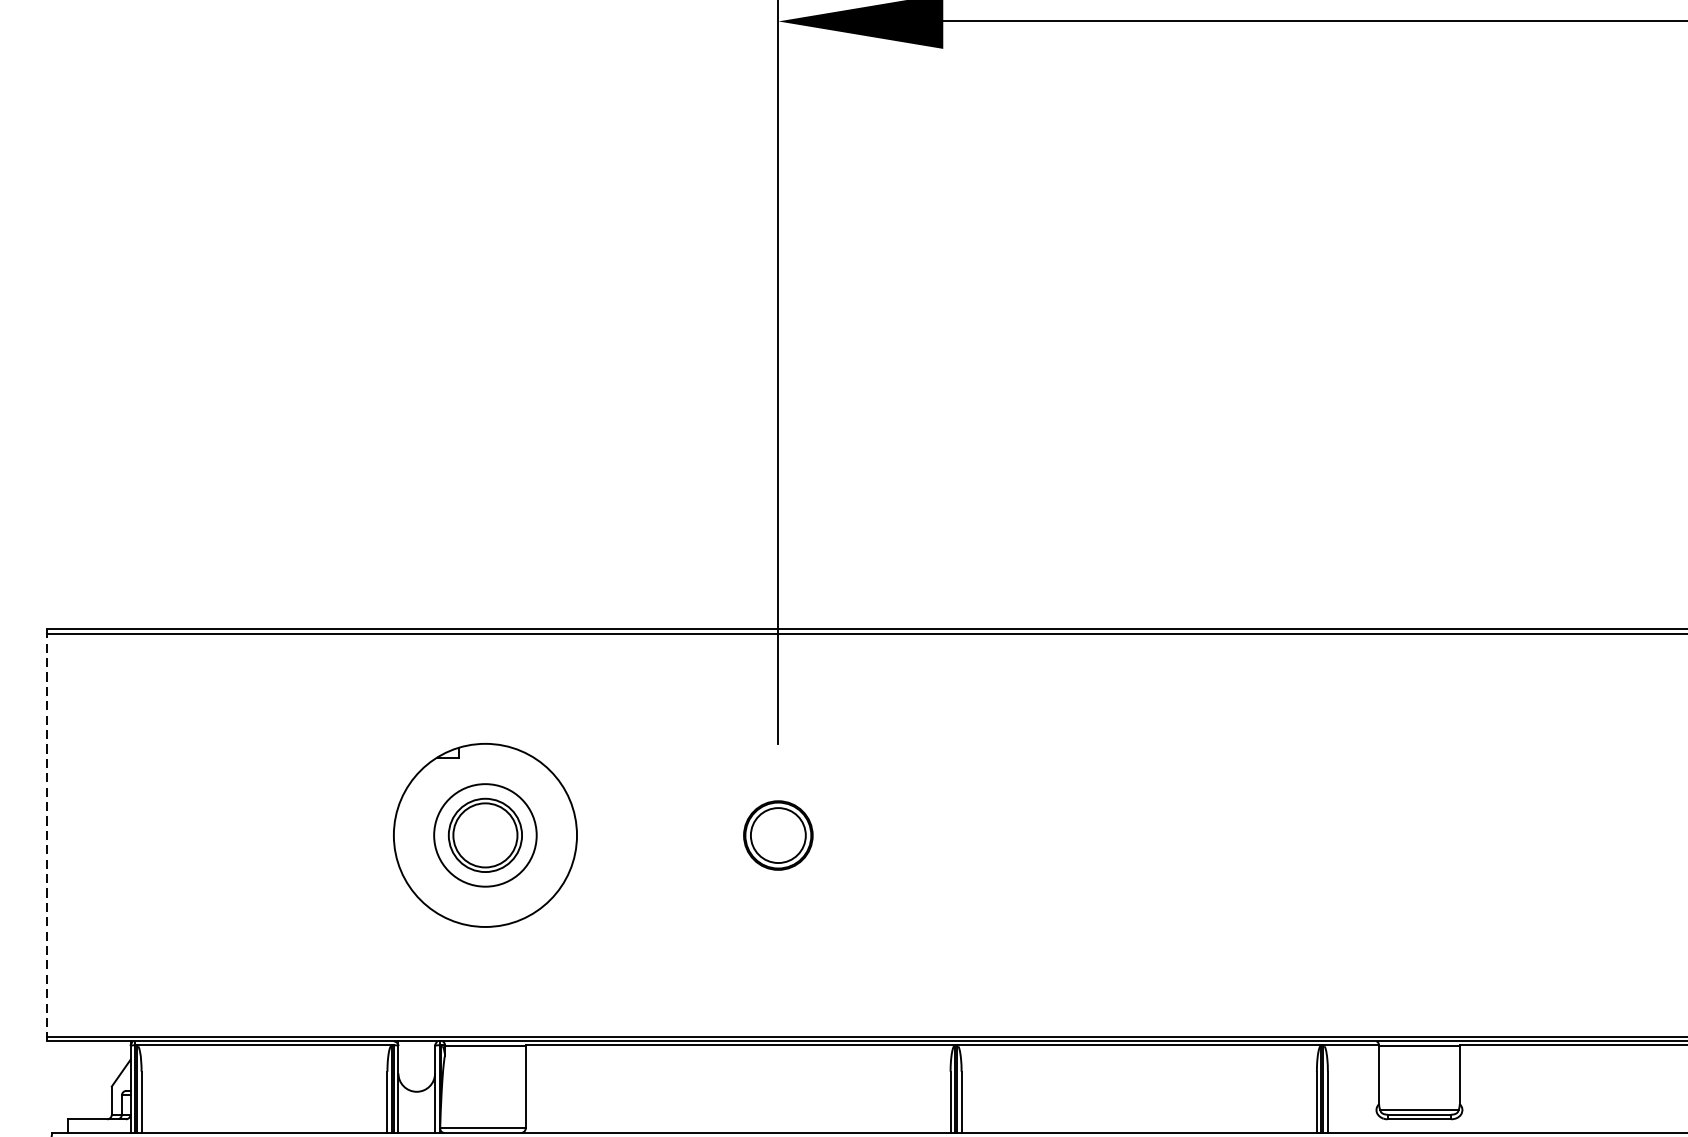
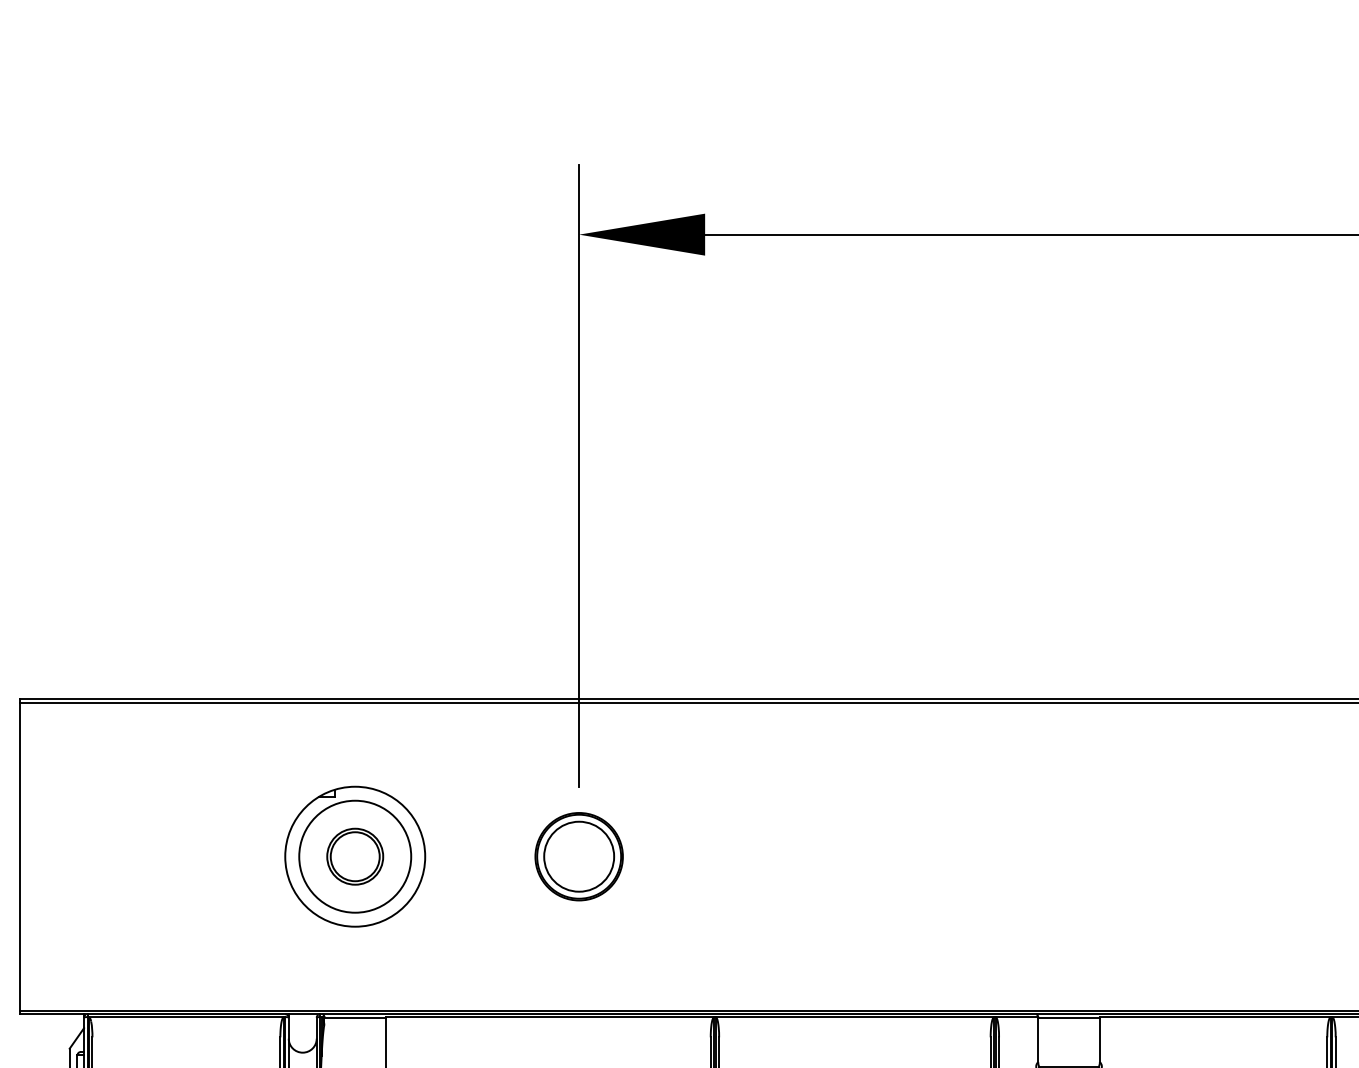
line: (47, 835) -> (20, 856), dashed -> solid
circle: (485, 835) -> (355, 856), size x1.43
part: (777, 835) -> (578, 856), size x1.67

